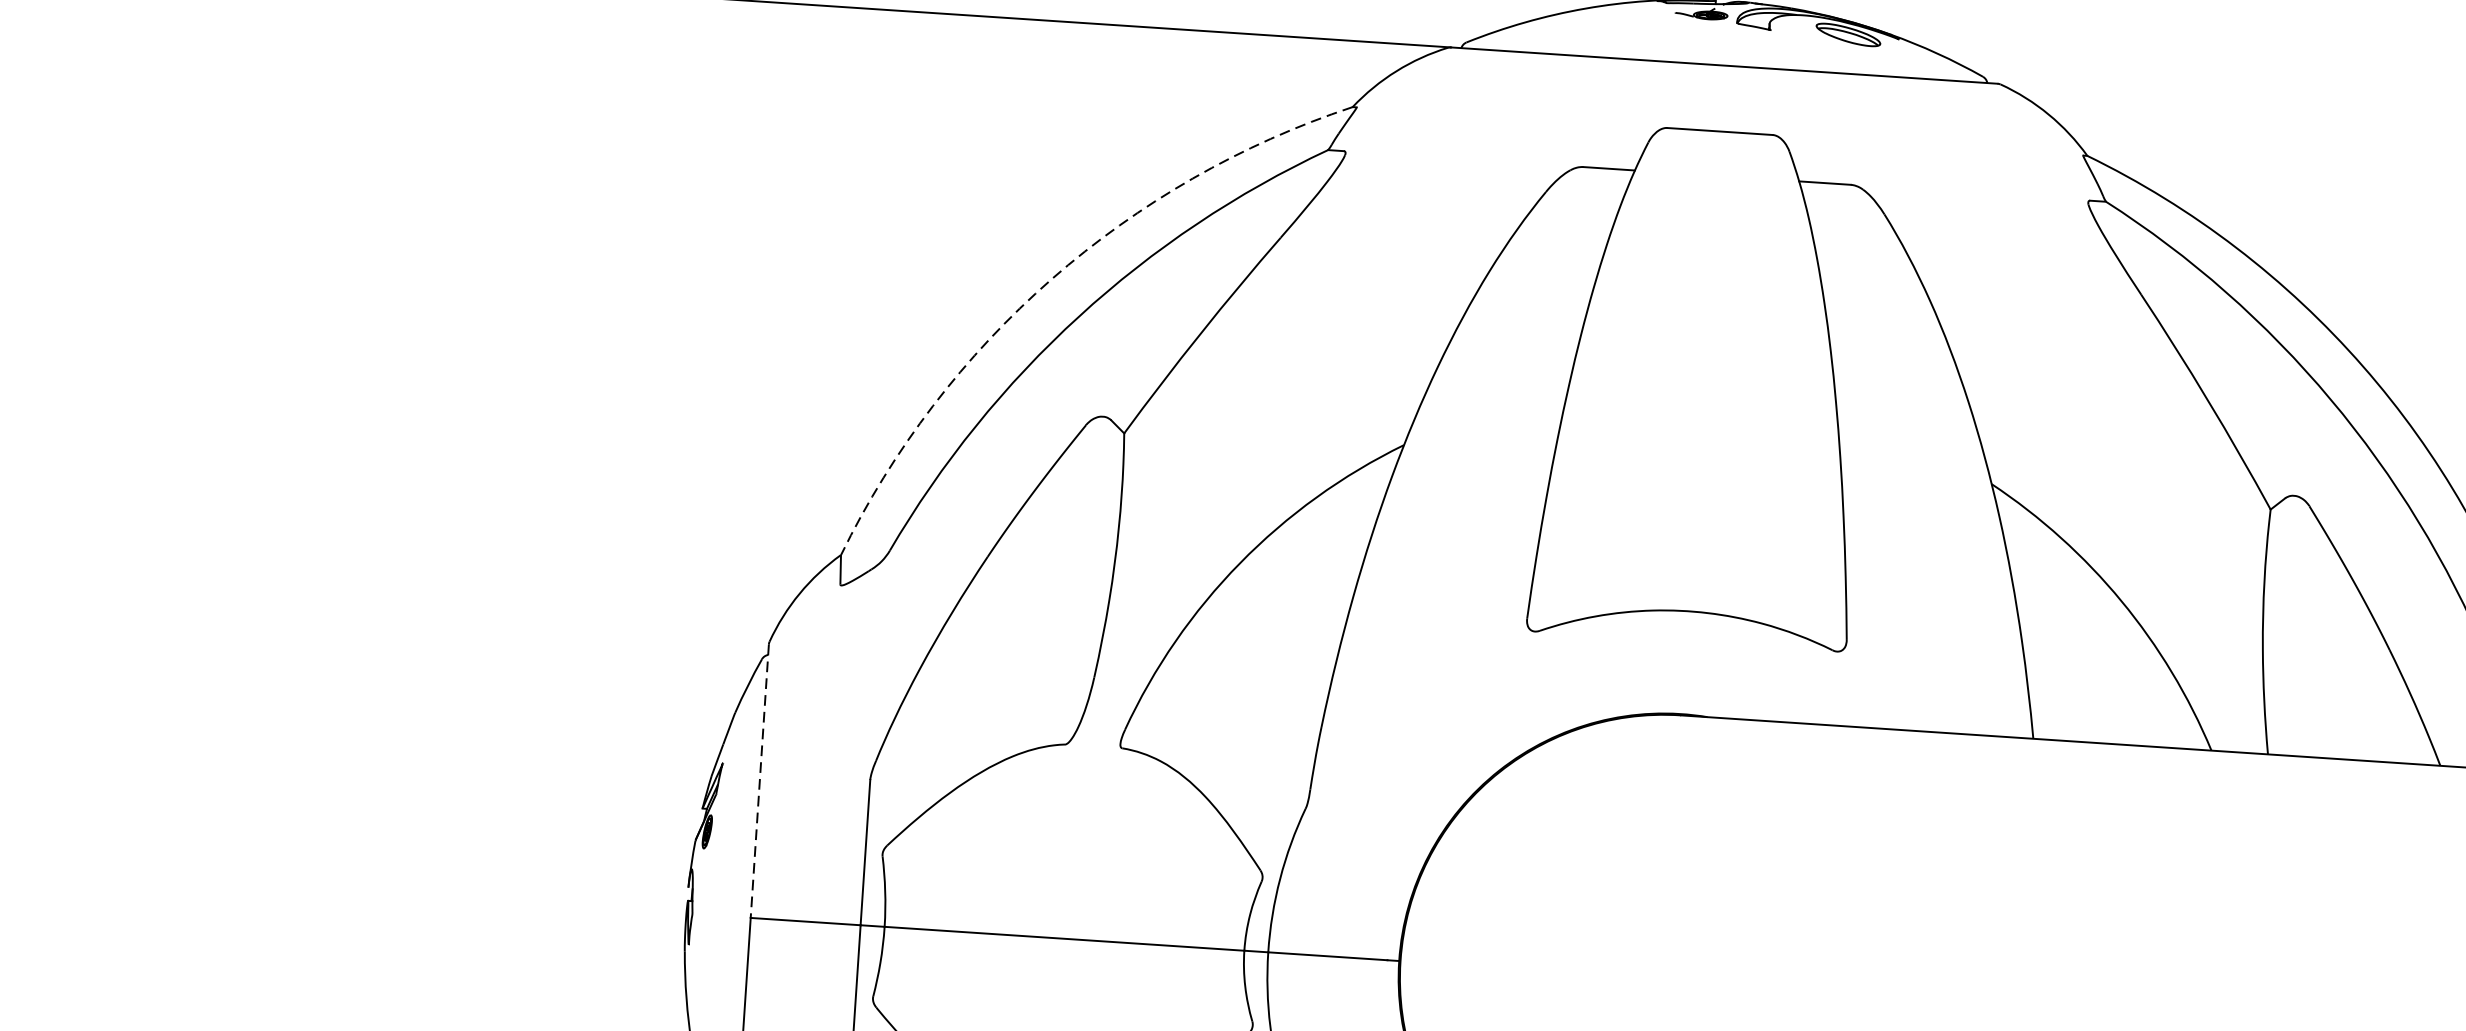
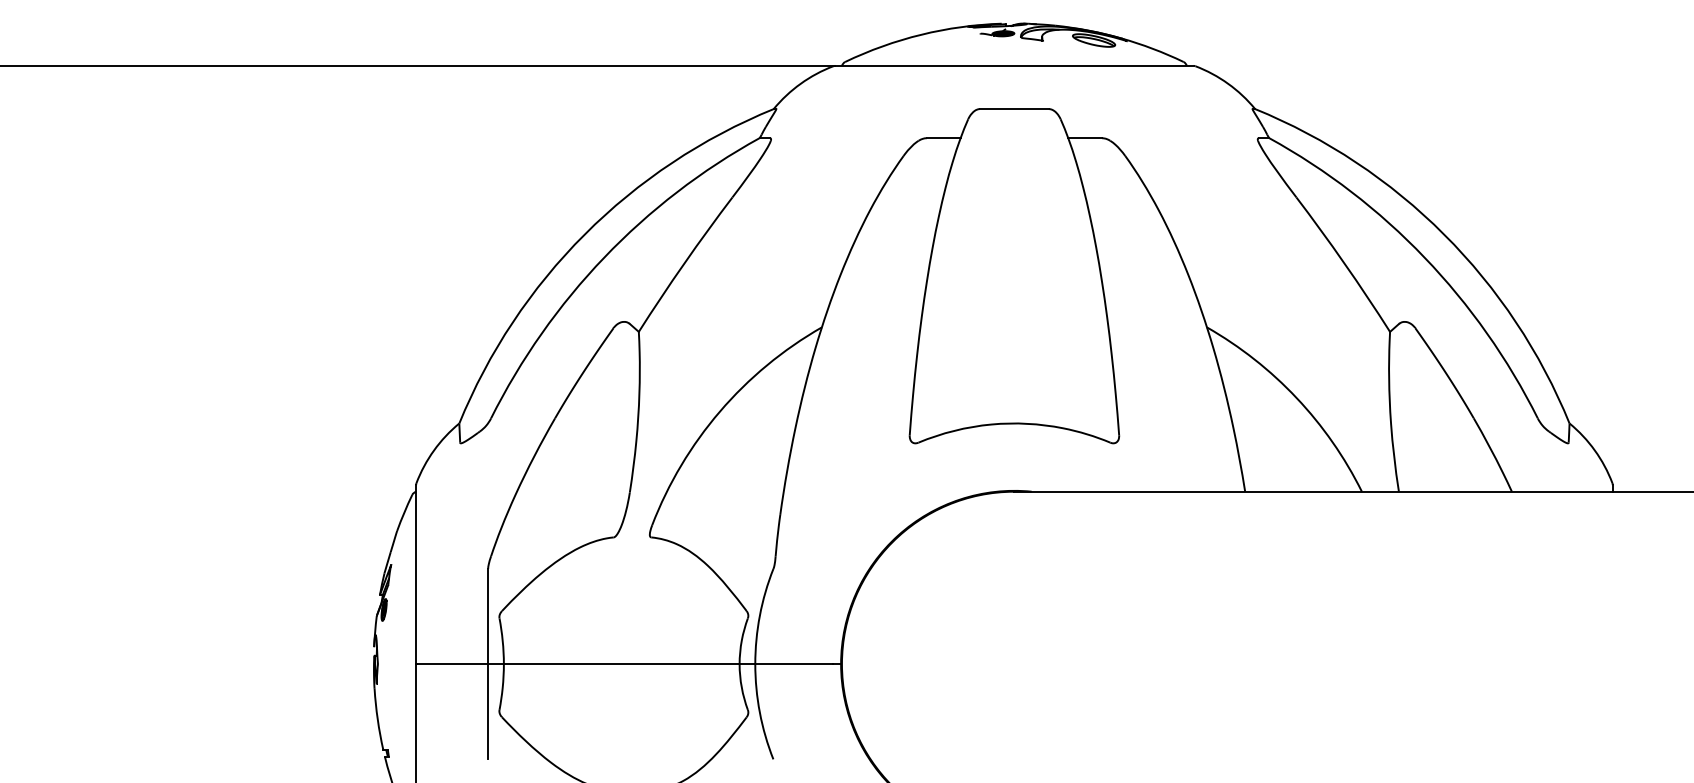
arc: (1051, 279) -> (584, 234), dashed -> solid
line: (760, 781) -> (416, 574), dashed -> solid

